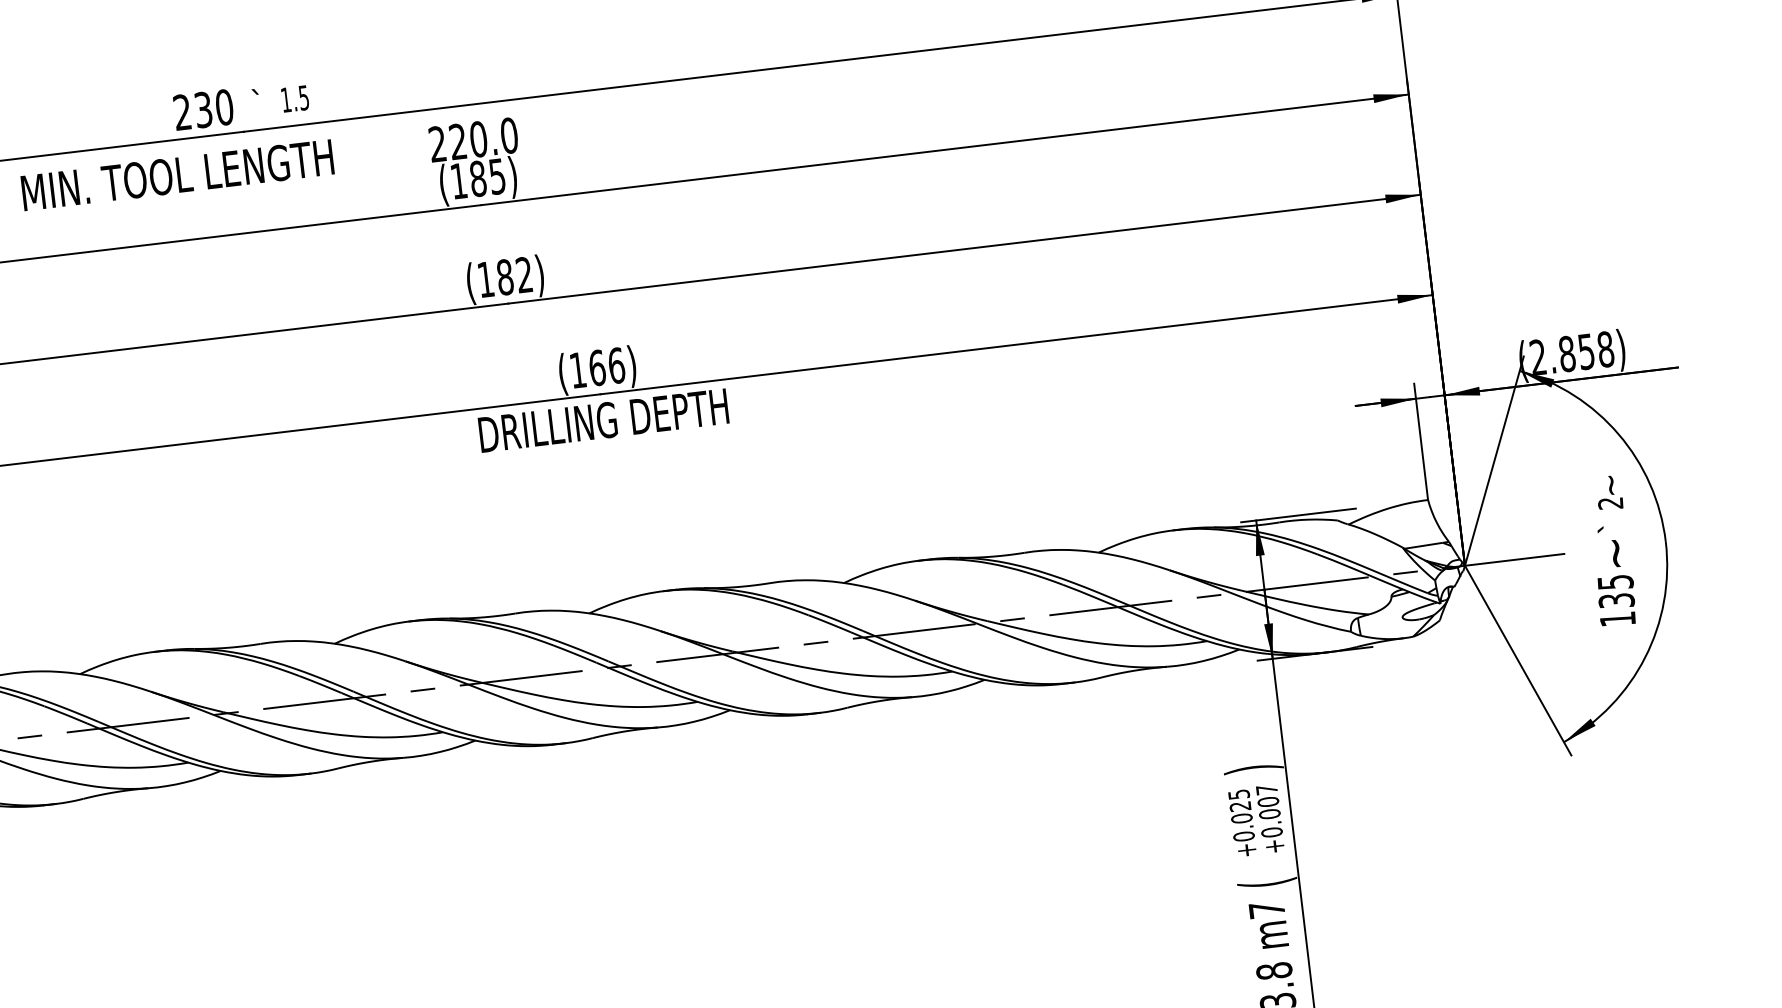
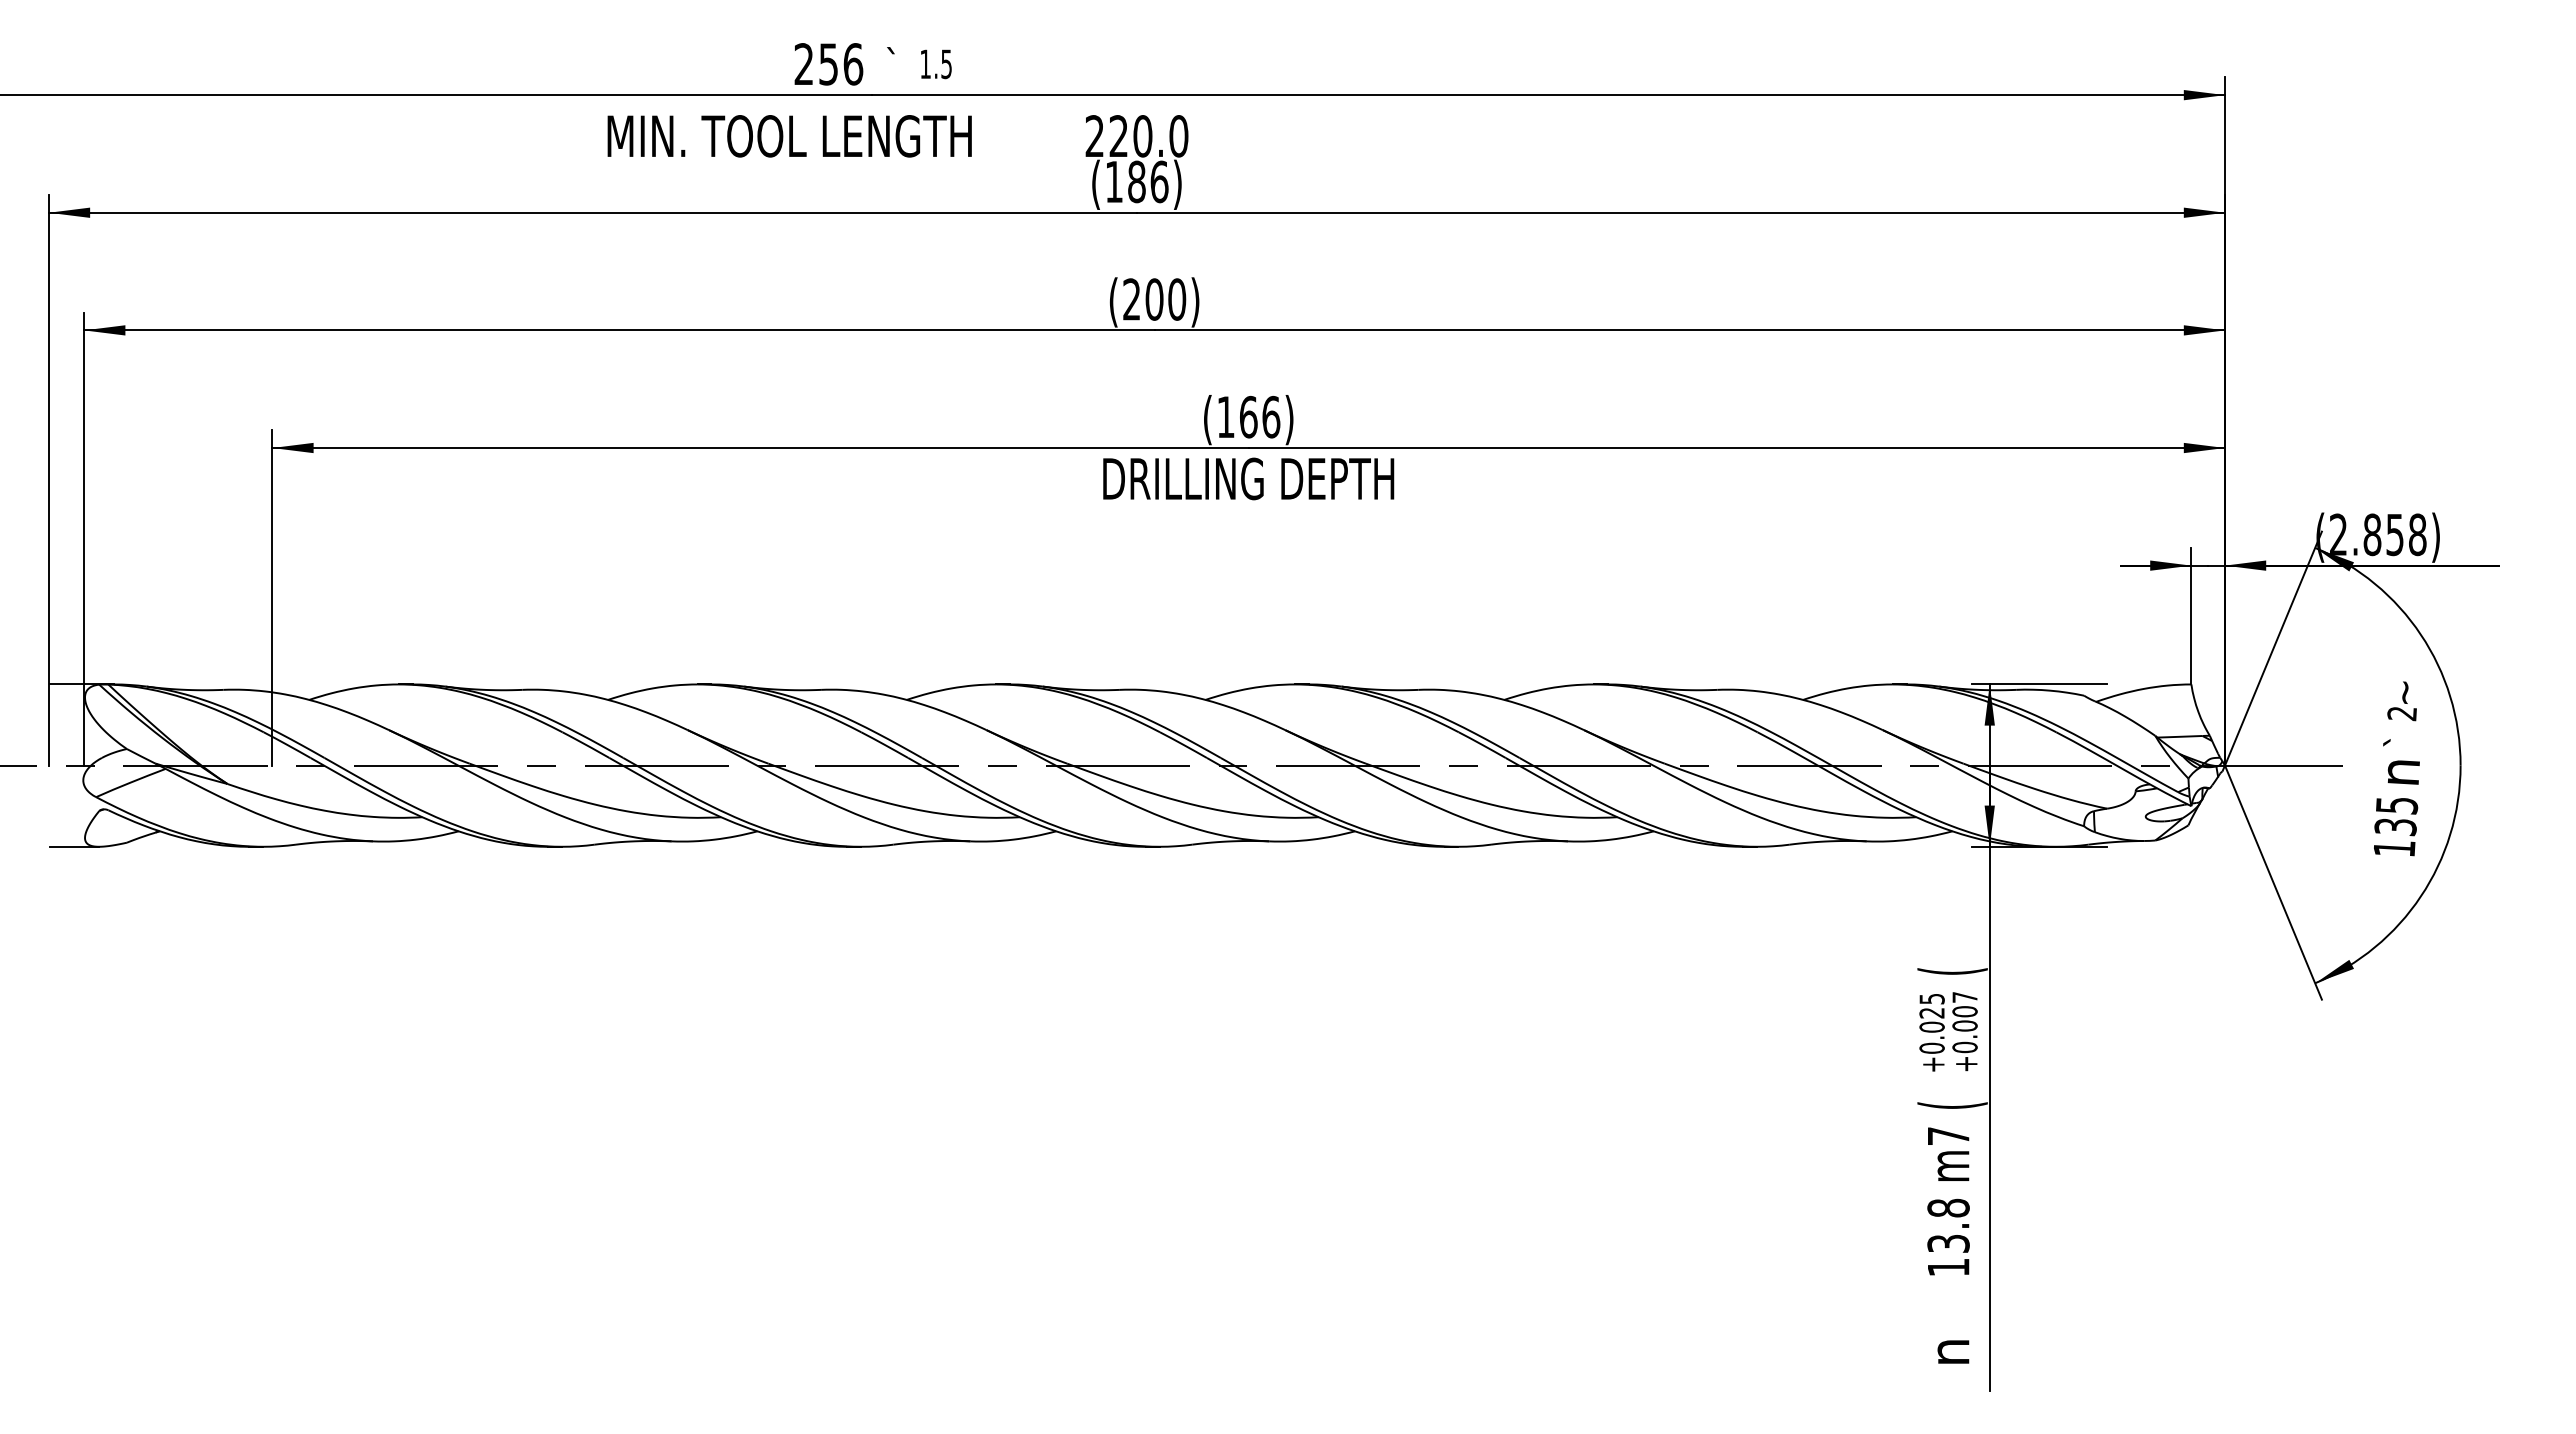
text: (214, 108) -> (841, 64), 230 -> 256
text: (497, 176) -> (1159, 181), (185) -> (186)
text: (505, 277) -> (1154, 299), (182) -> (200)
text: (1617, 553) -> (2403, 772), ~ -> n
text: (1253, 768) -> (1952, 971), ) -> (

